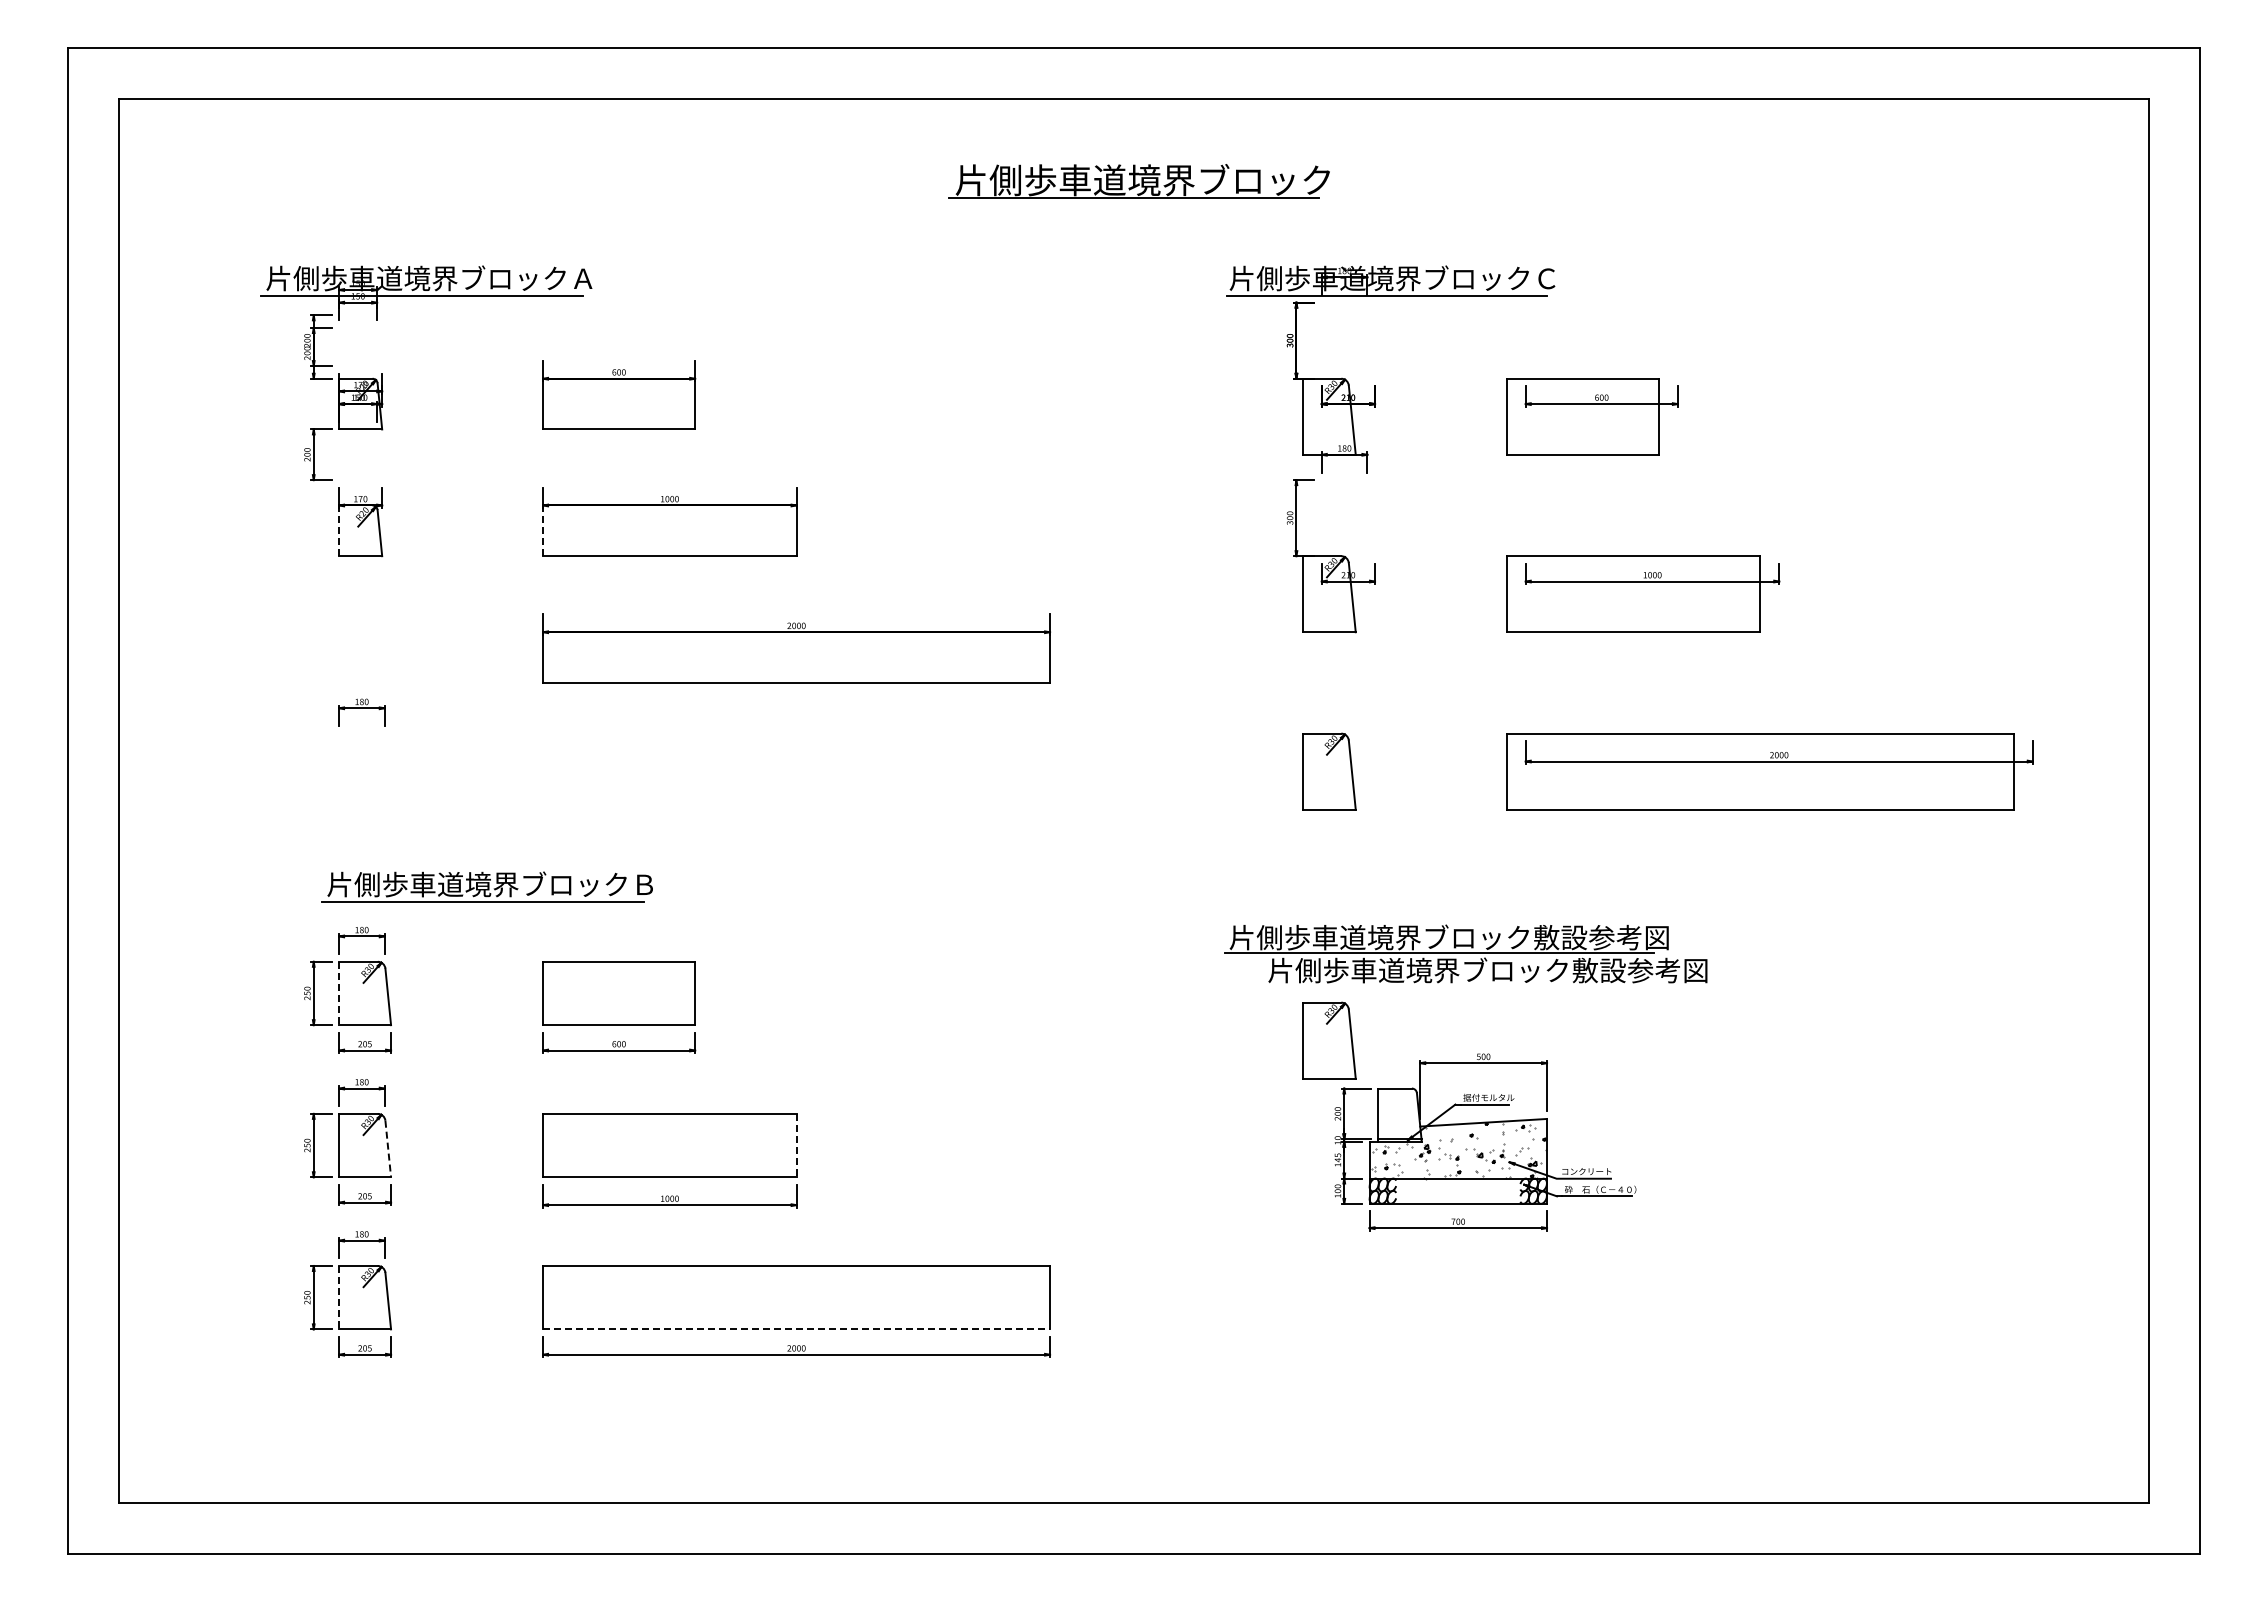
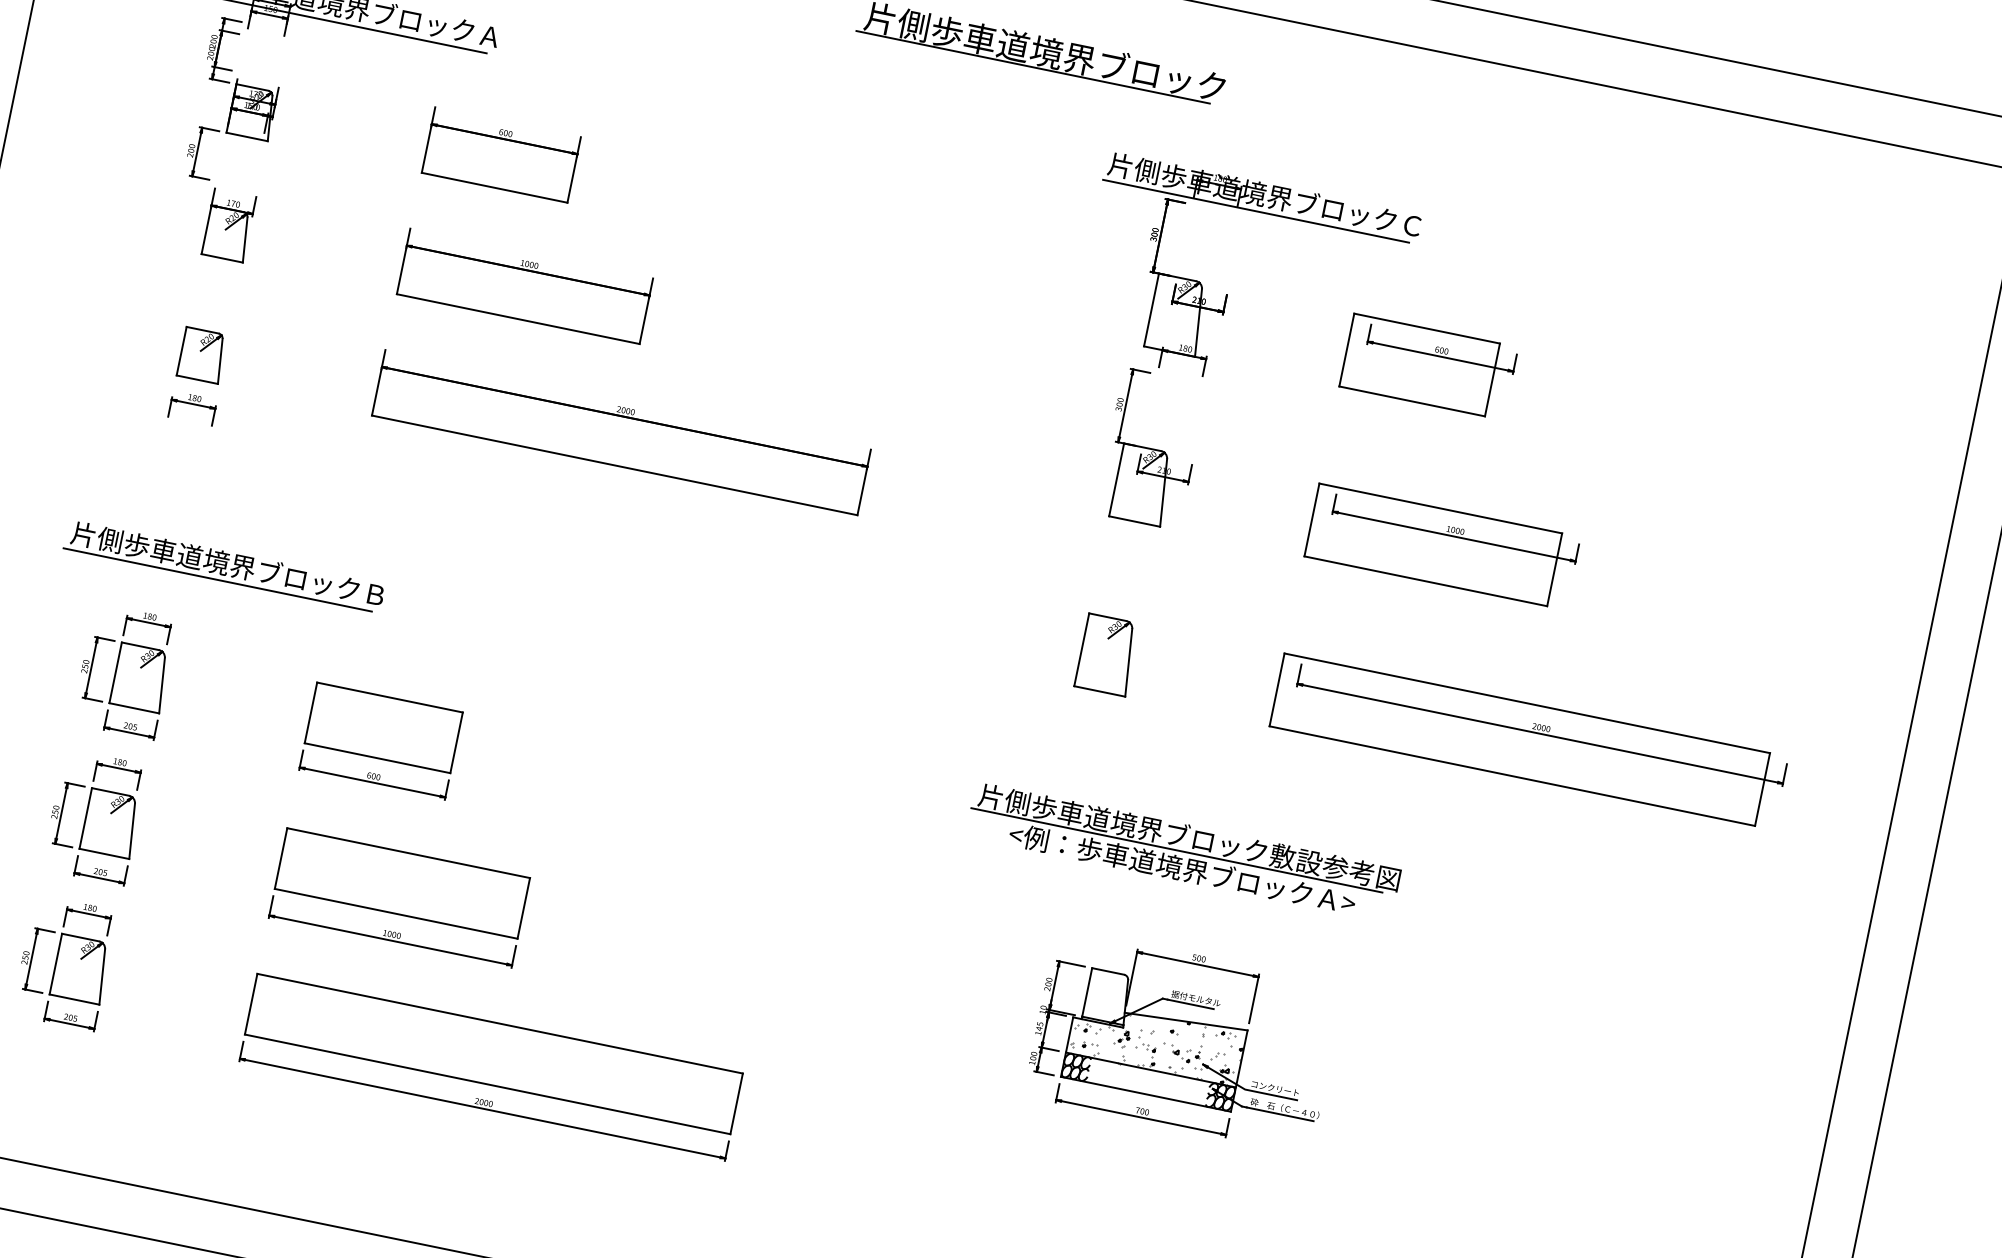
line: (339, 531) -> (206, 230), dashed -> solid
line: (543, 531) -> (402, 270), dashed -> solid
part: (360, 657) -> (202, 355), added
part: (486, 886) -> (223, 565), moved
text: (1487, 970) -> (1219, 876), 片側歩車道境界ブロック敷設参考図 -> <例：歩車道境界ブロックＡ>
line: (339, 993) -> (116, 672), dashed -> solid
part: (1329, 1040) -> (1054, 912), removed
line: (796, 1145) -> (523, 908), dashed -> solid
line: (388, 1149) -> (132, 831), dashed -> solid
line: (339, 1297) -> (56, 964), dashed -> solid
line: (797, 1329) -> (488, 1084), dashed -> solid

